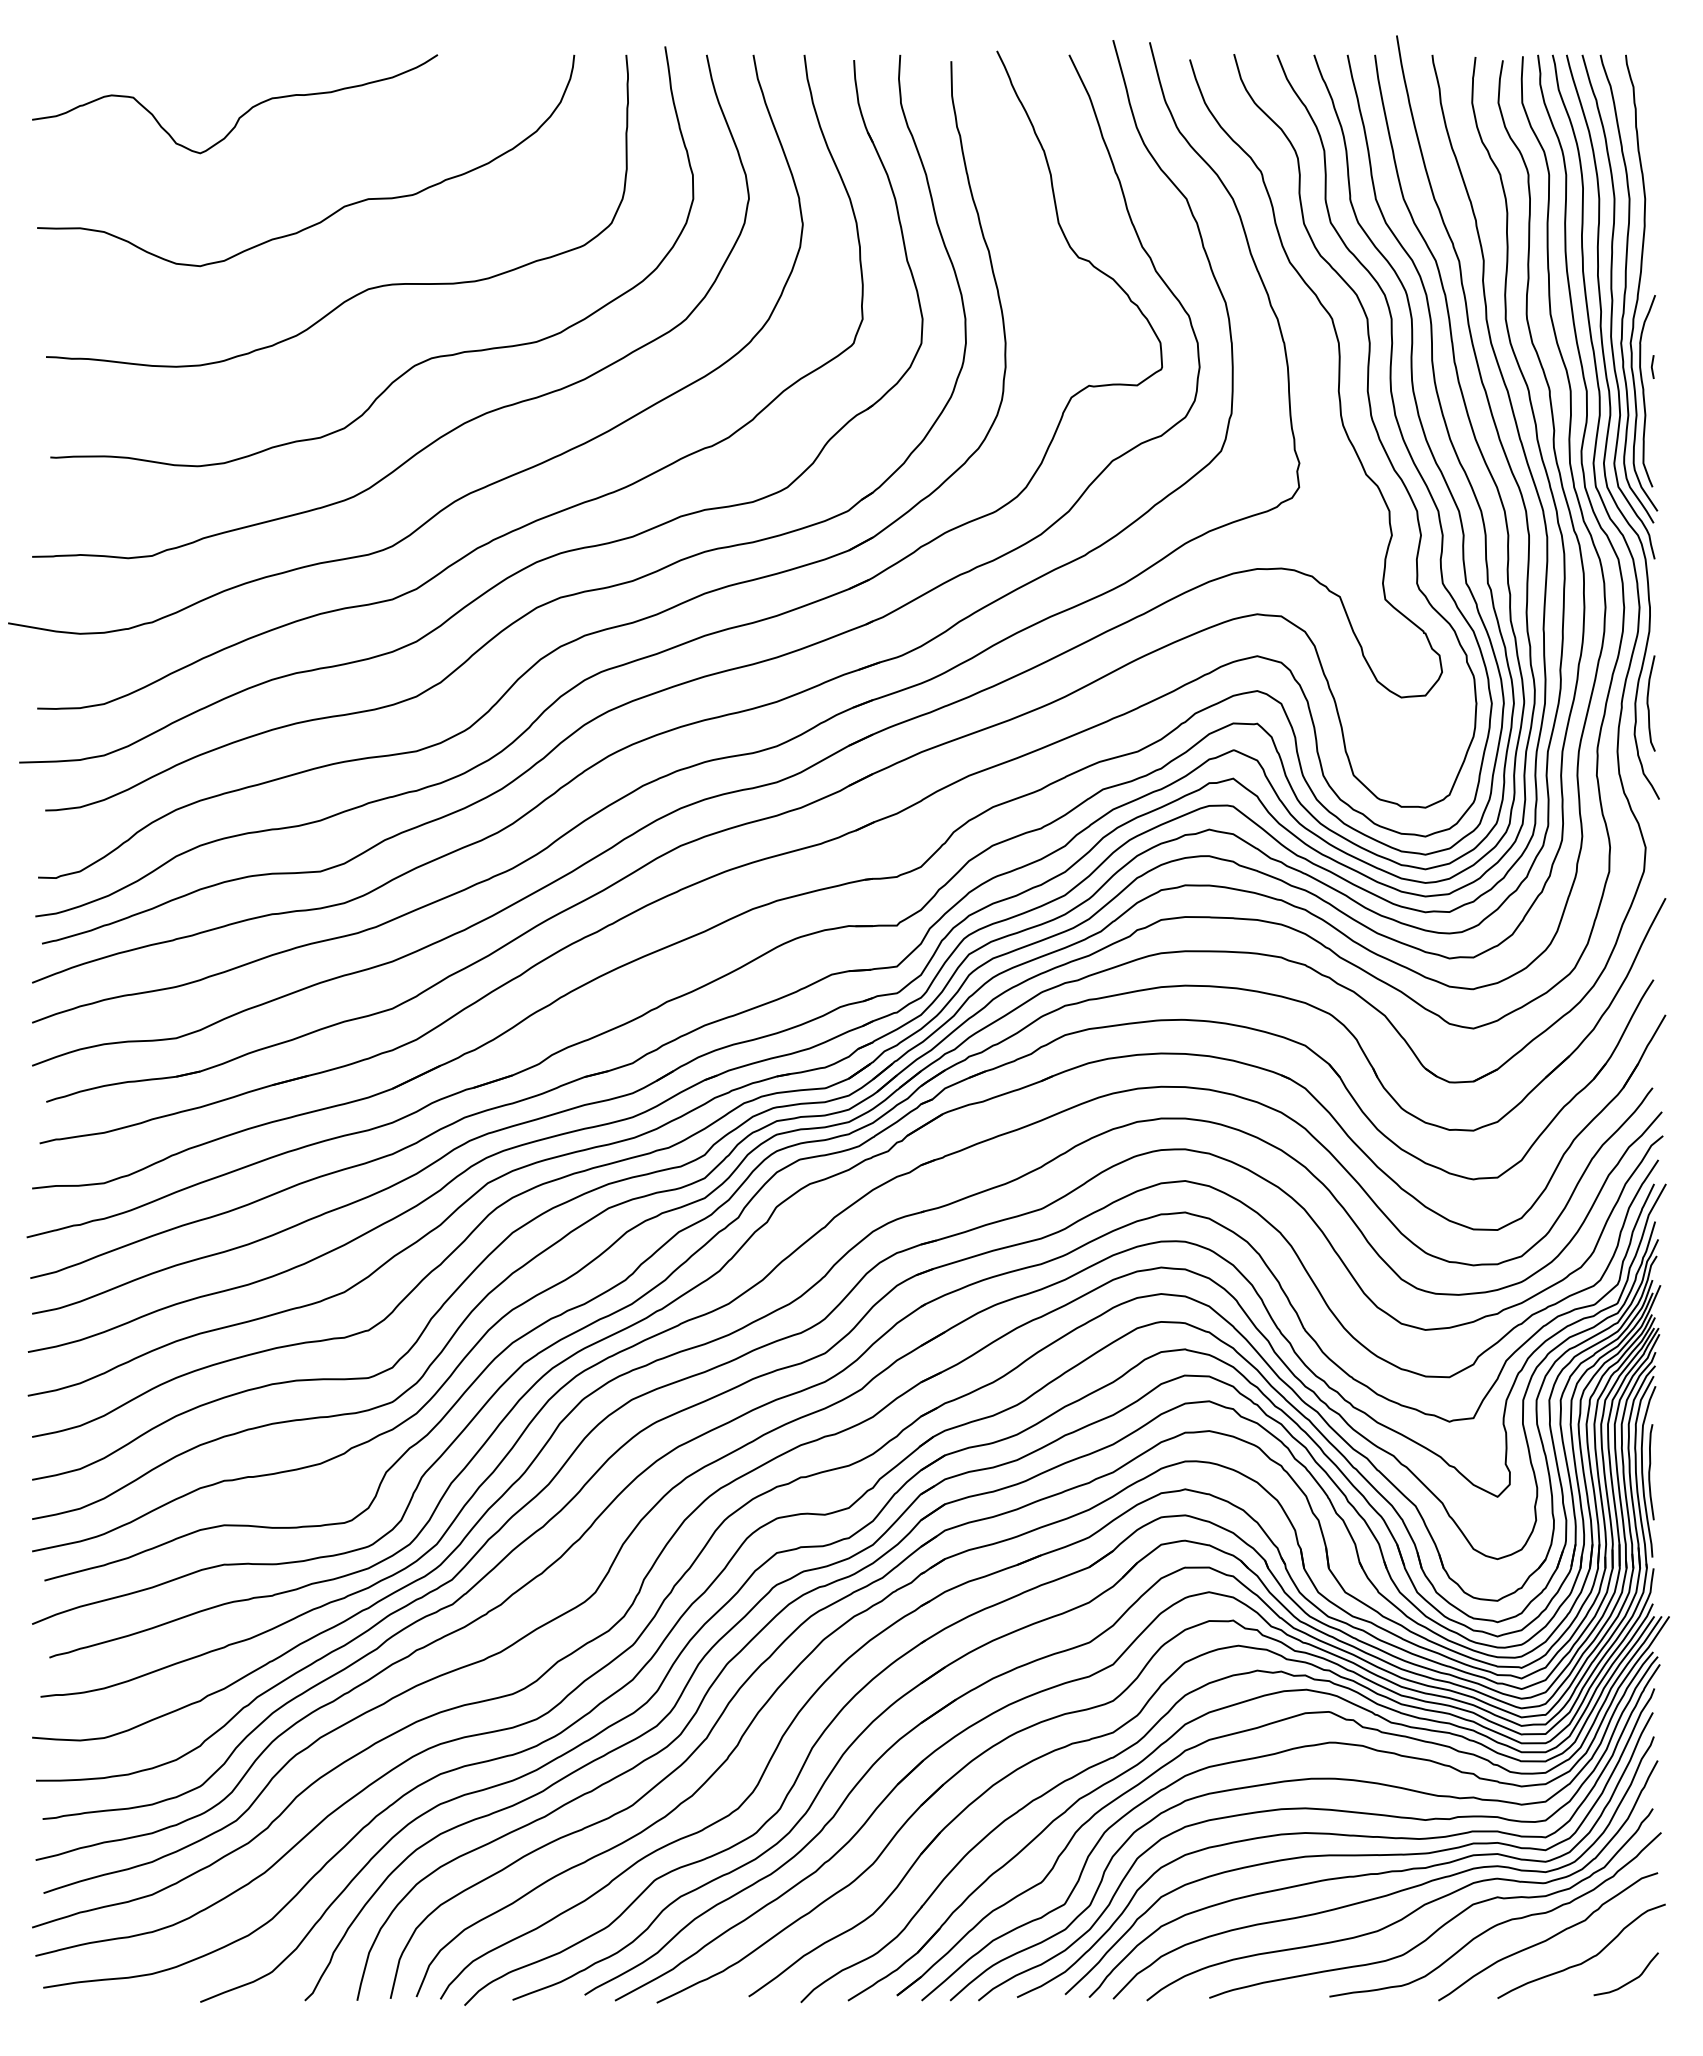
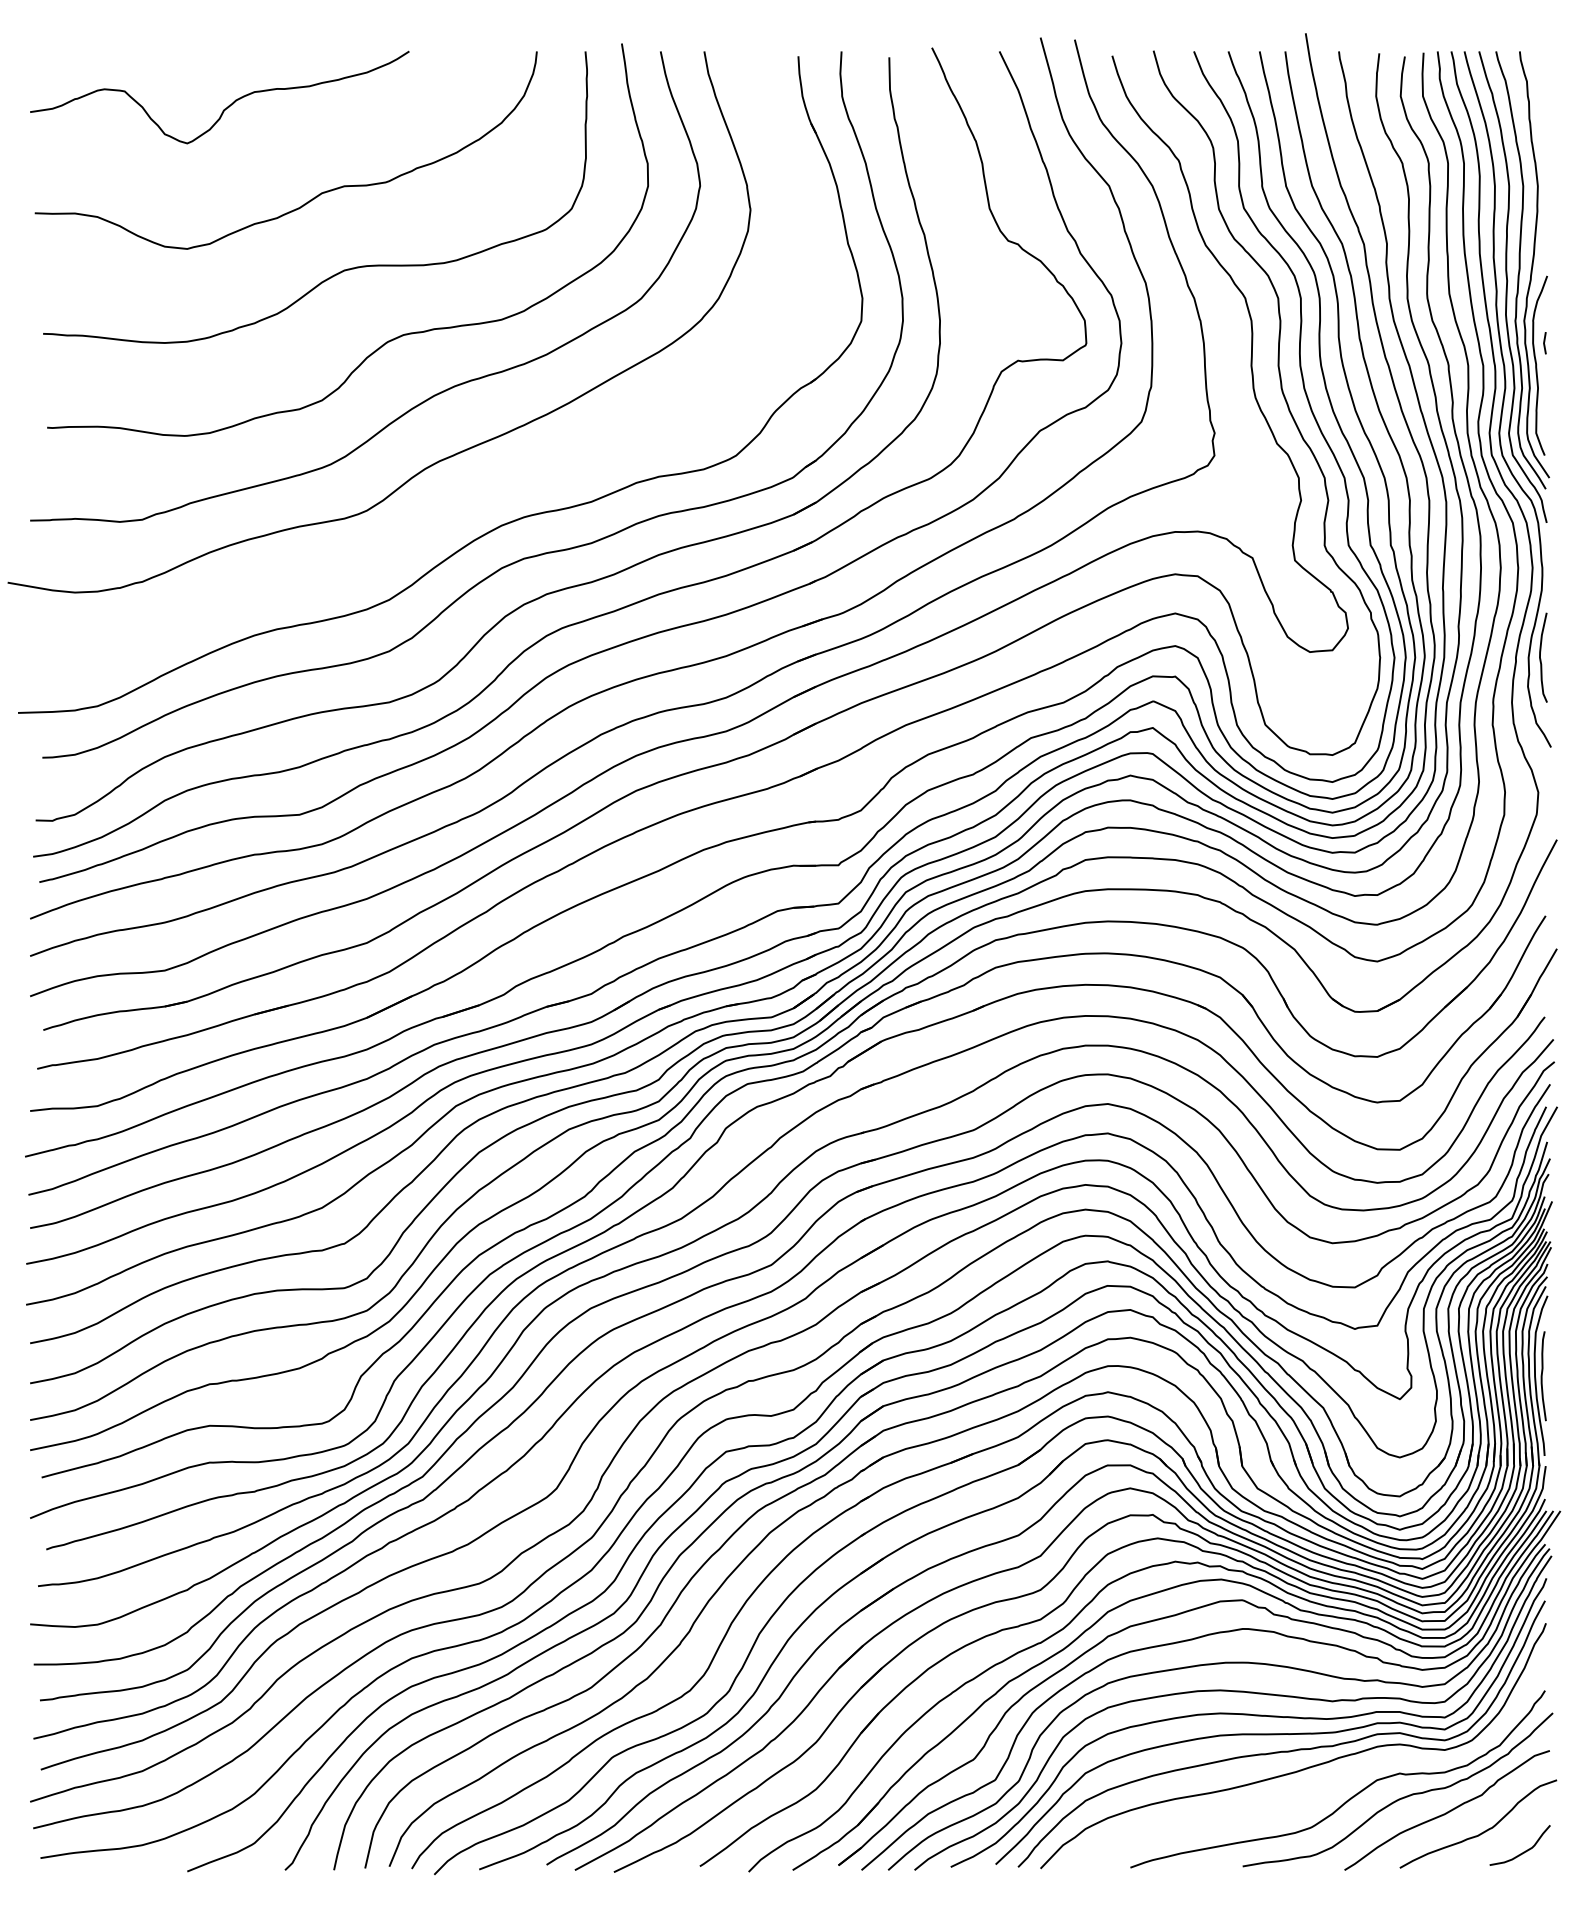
curve: (513, 529) -> (480, 495), removed
curve: (1419, 1906) -> (1326, 1782), removed

